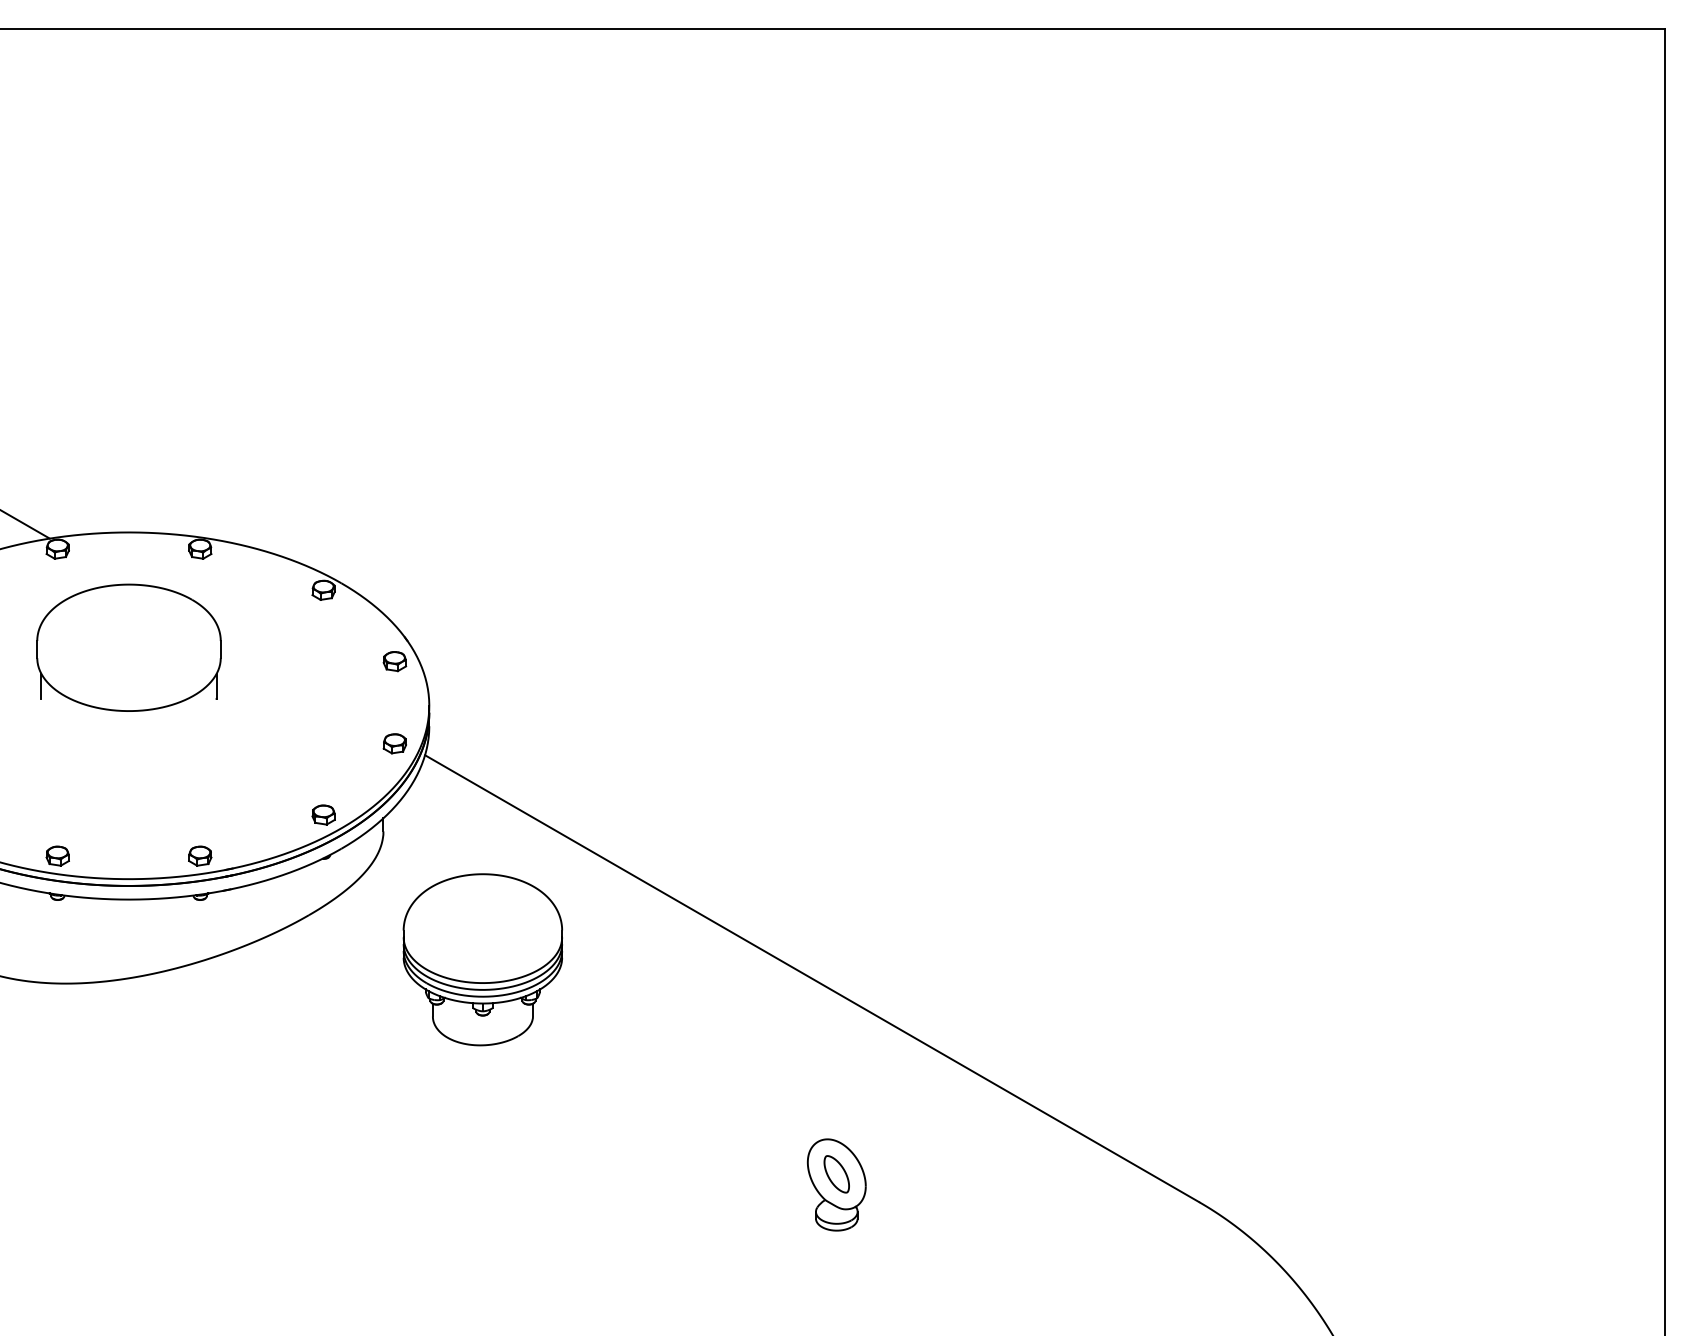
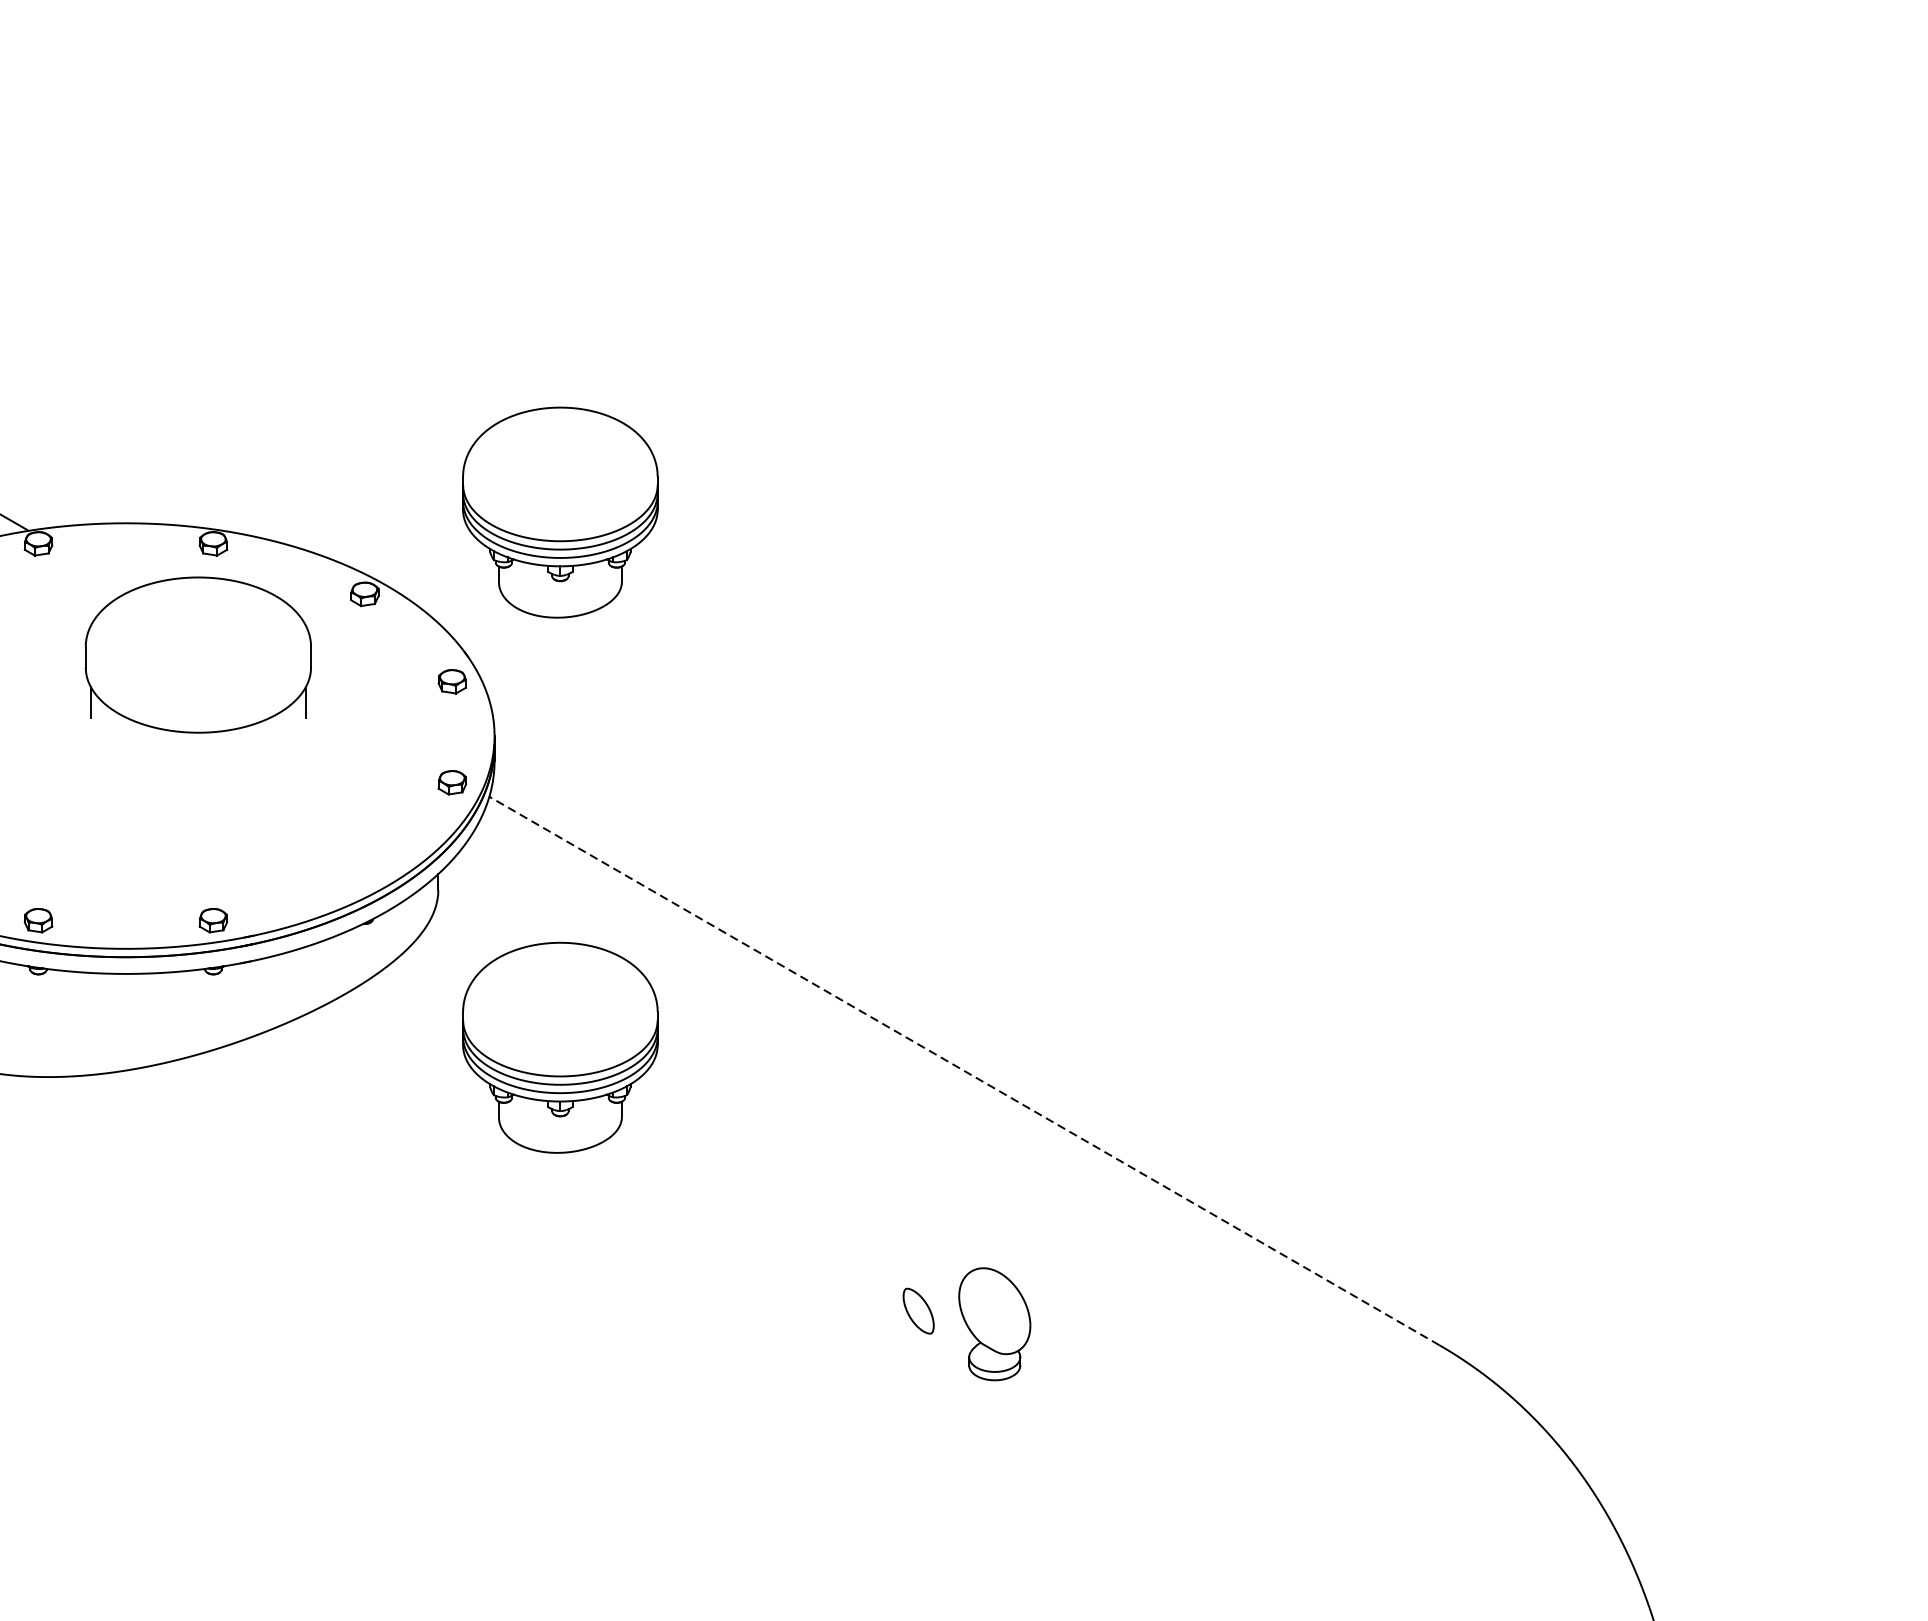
part: (482, 523) -> (559, 512), added
part: (128, 647) -> (197, 654), moved
part: (323, 814) -> (364, 869), removed
line: (812, 978) -> (964, 1070), solid -> dashed
part: (836, 1174) -> (918, 1311), moved

